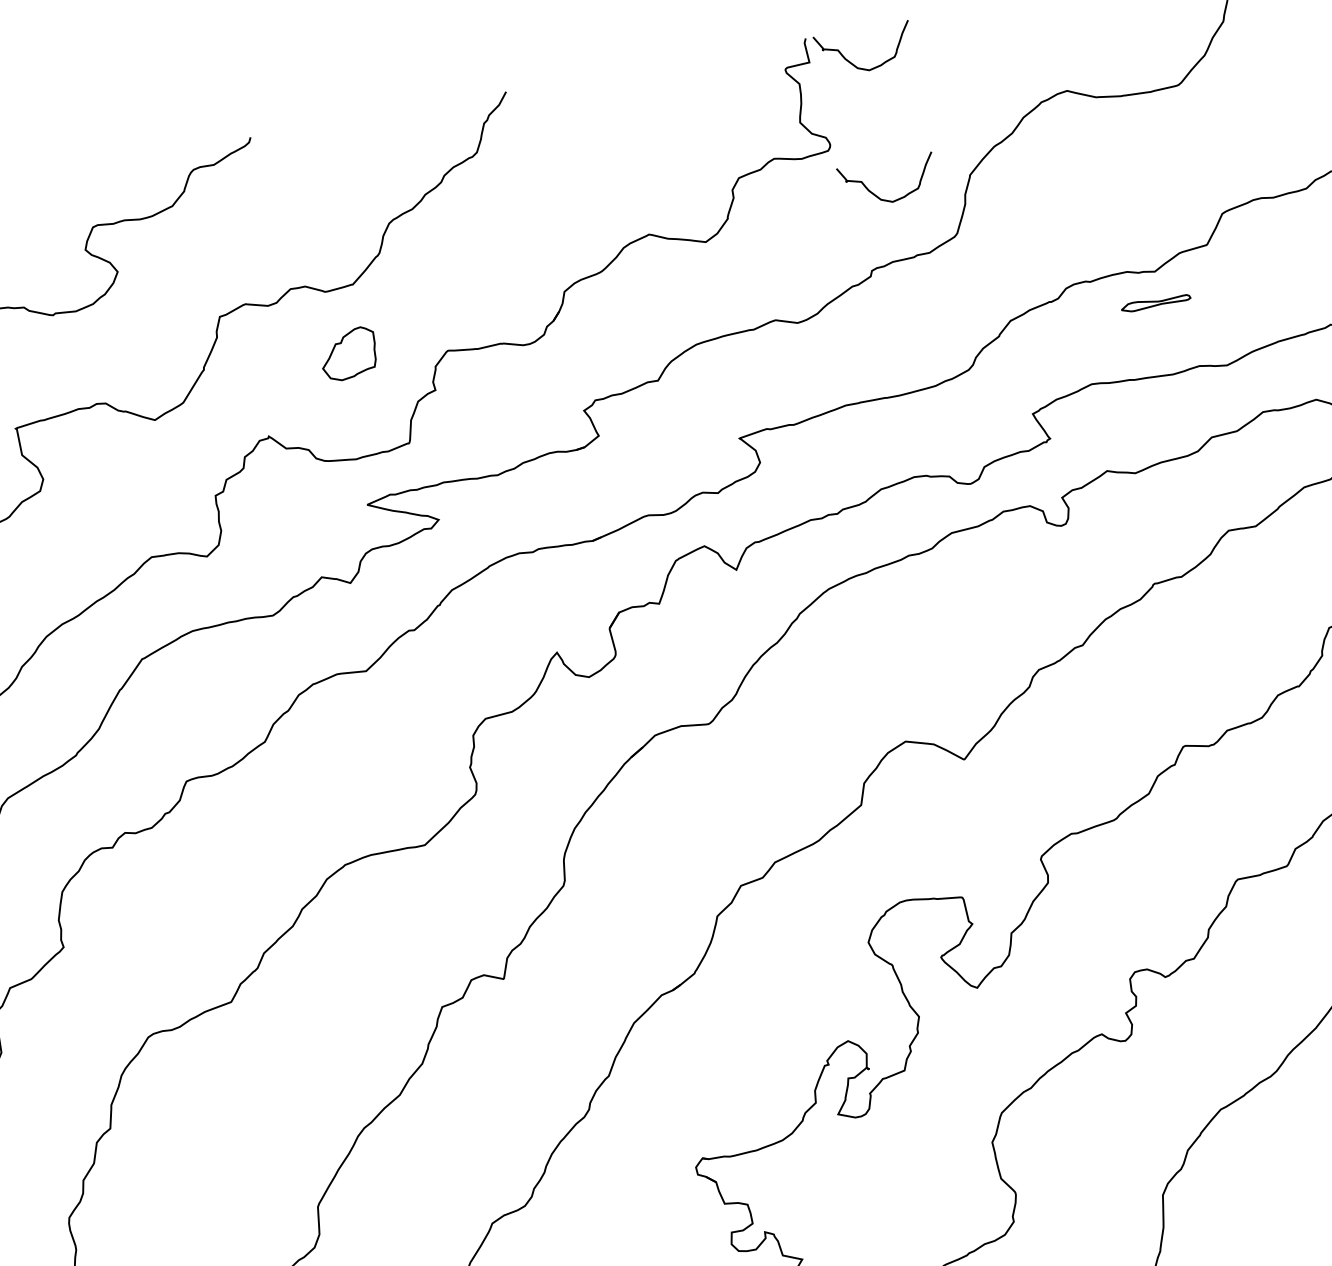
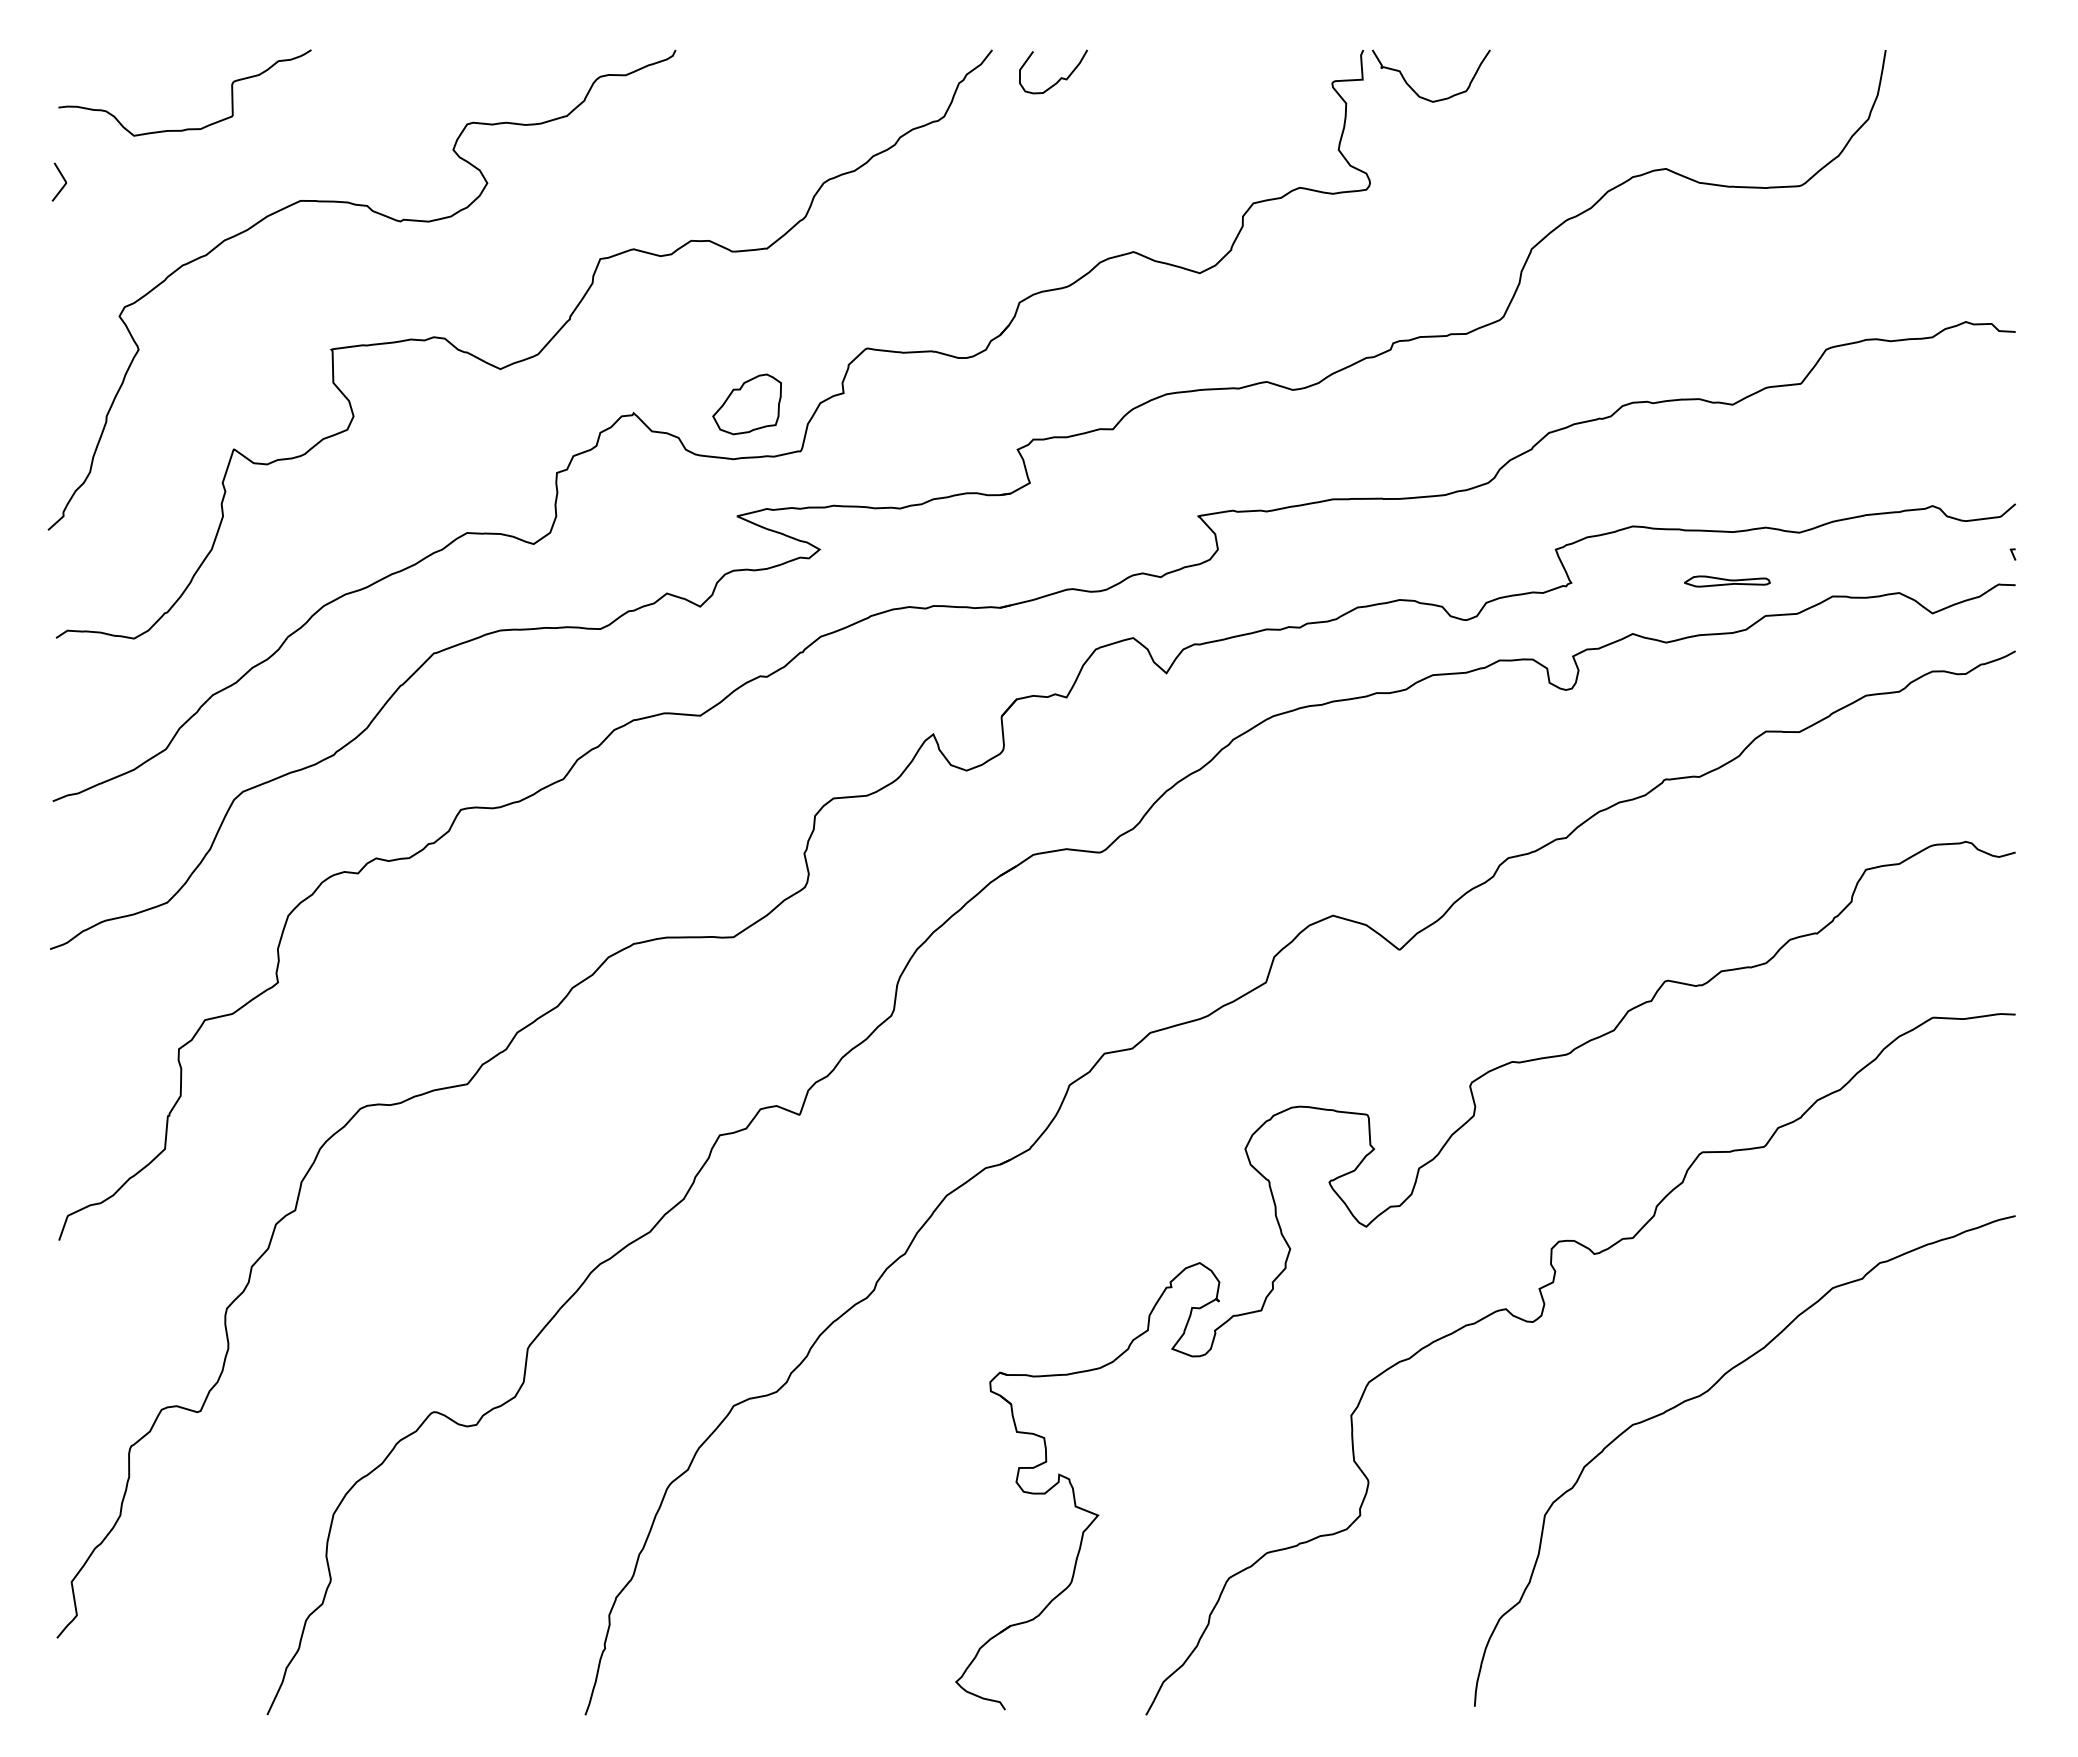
curve: (565, 104) -> (1060, 77), added
curve: (877, 196) -> (1415, 254), removed
part: (1156, 302) -> (1727, 581), moved
part: (348, 354) -> (746, 404), moved

